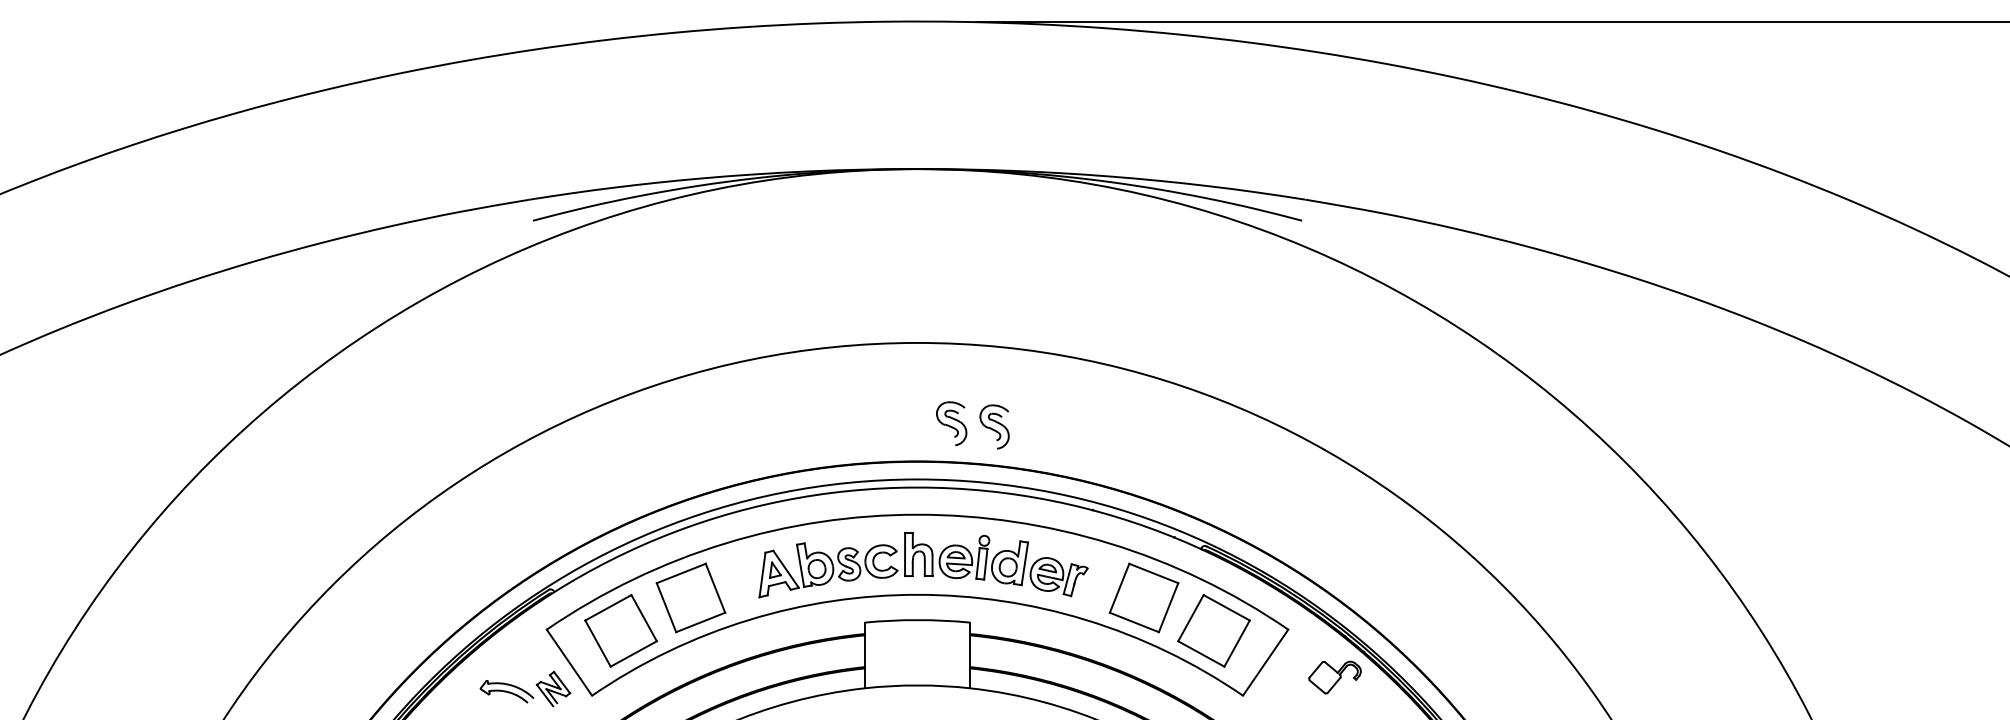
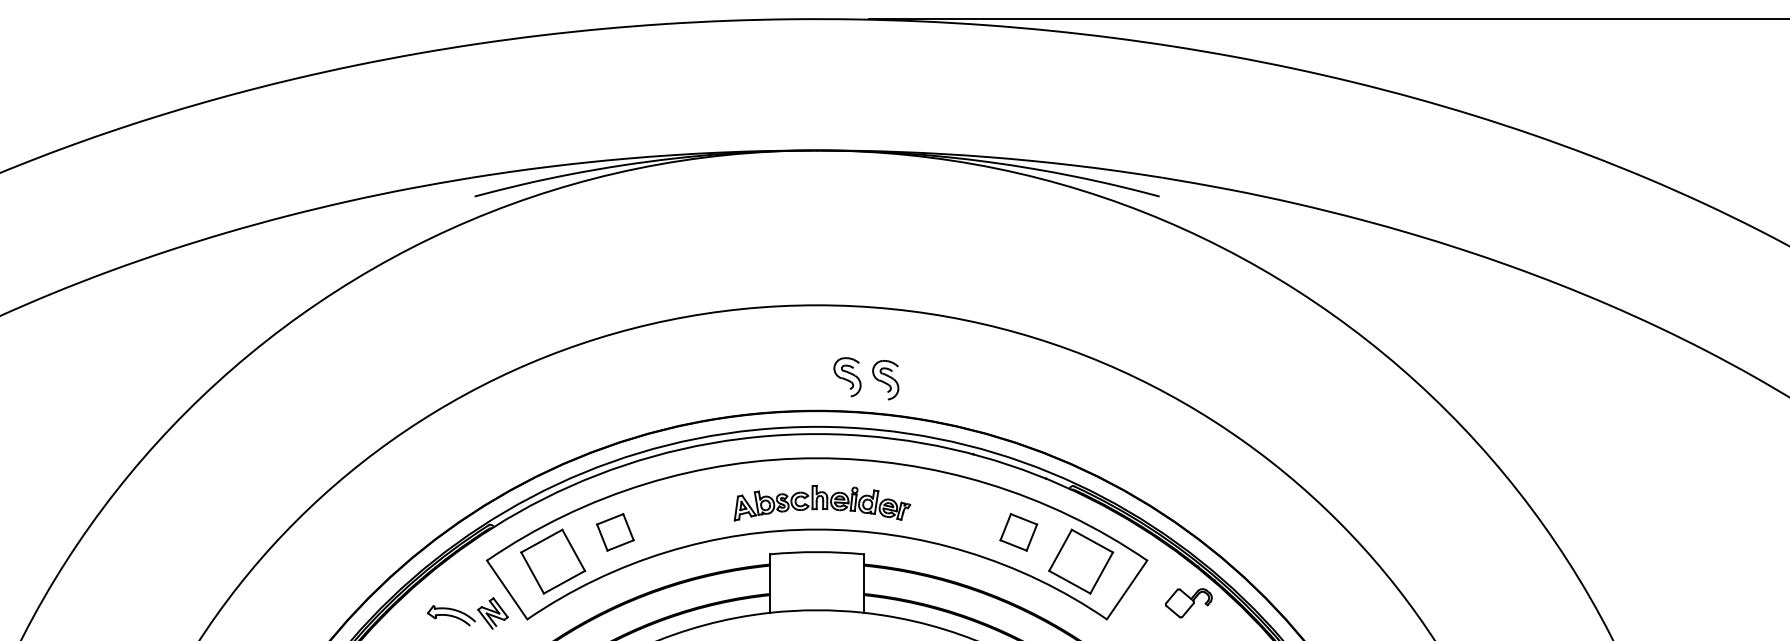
part: (923, 565) -> (822, 503), size x0.6
part: (690, 597) -> (614, 531), size x0.6
part: (1143, 597) -> (1018, 531), size x0.6

